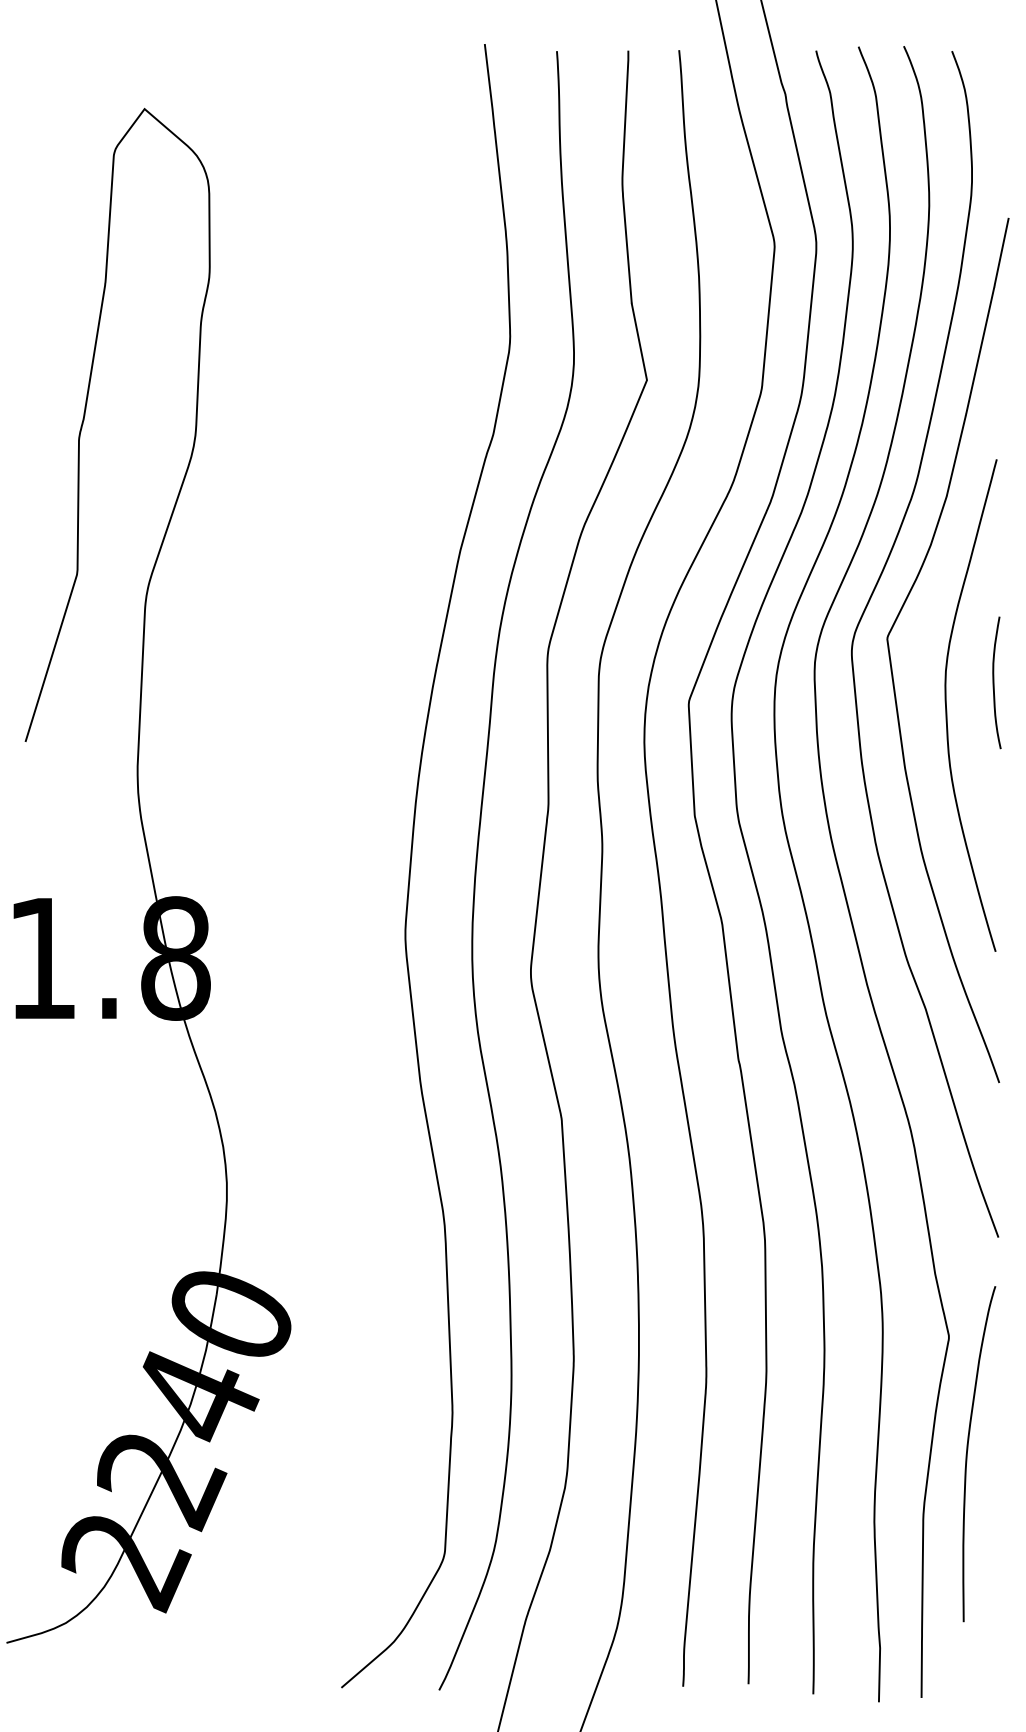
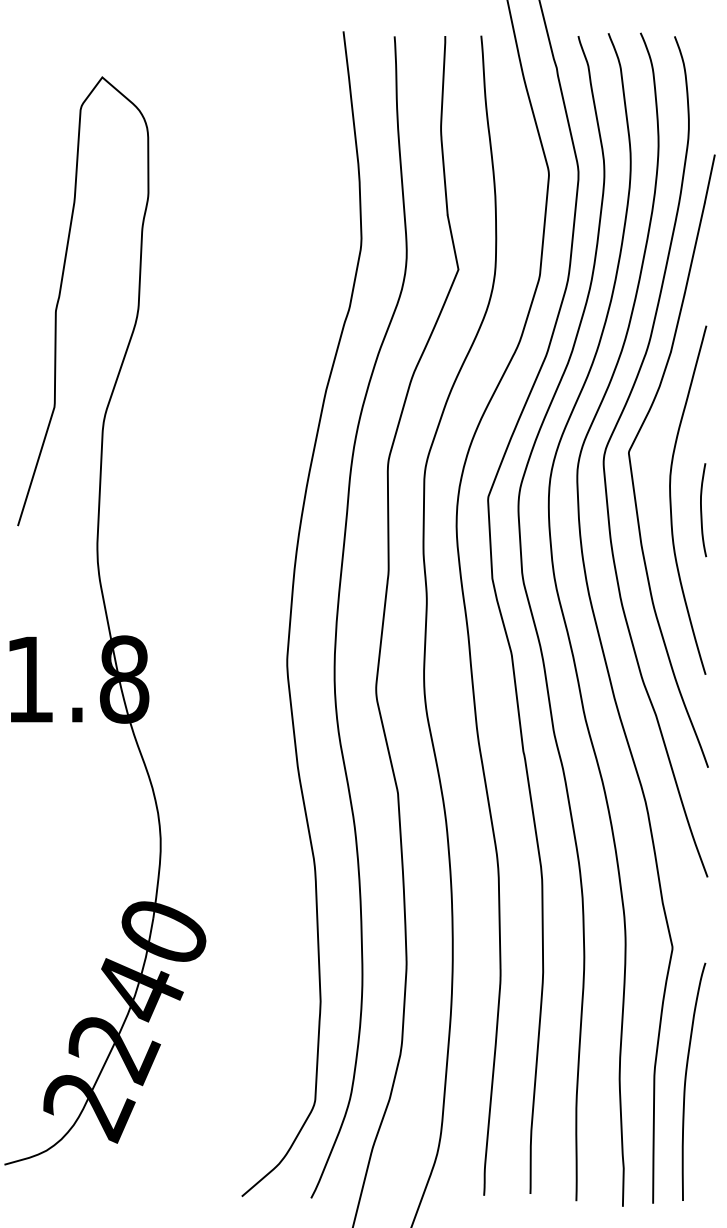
curve: (995, 684) -> (702, 511), moved
curve: (968, 1453) -> (686, 1081), moved

